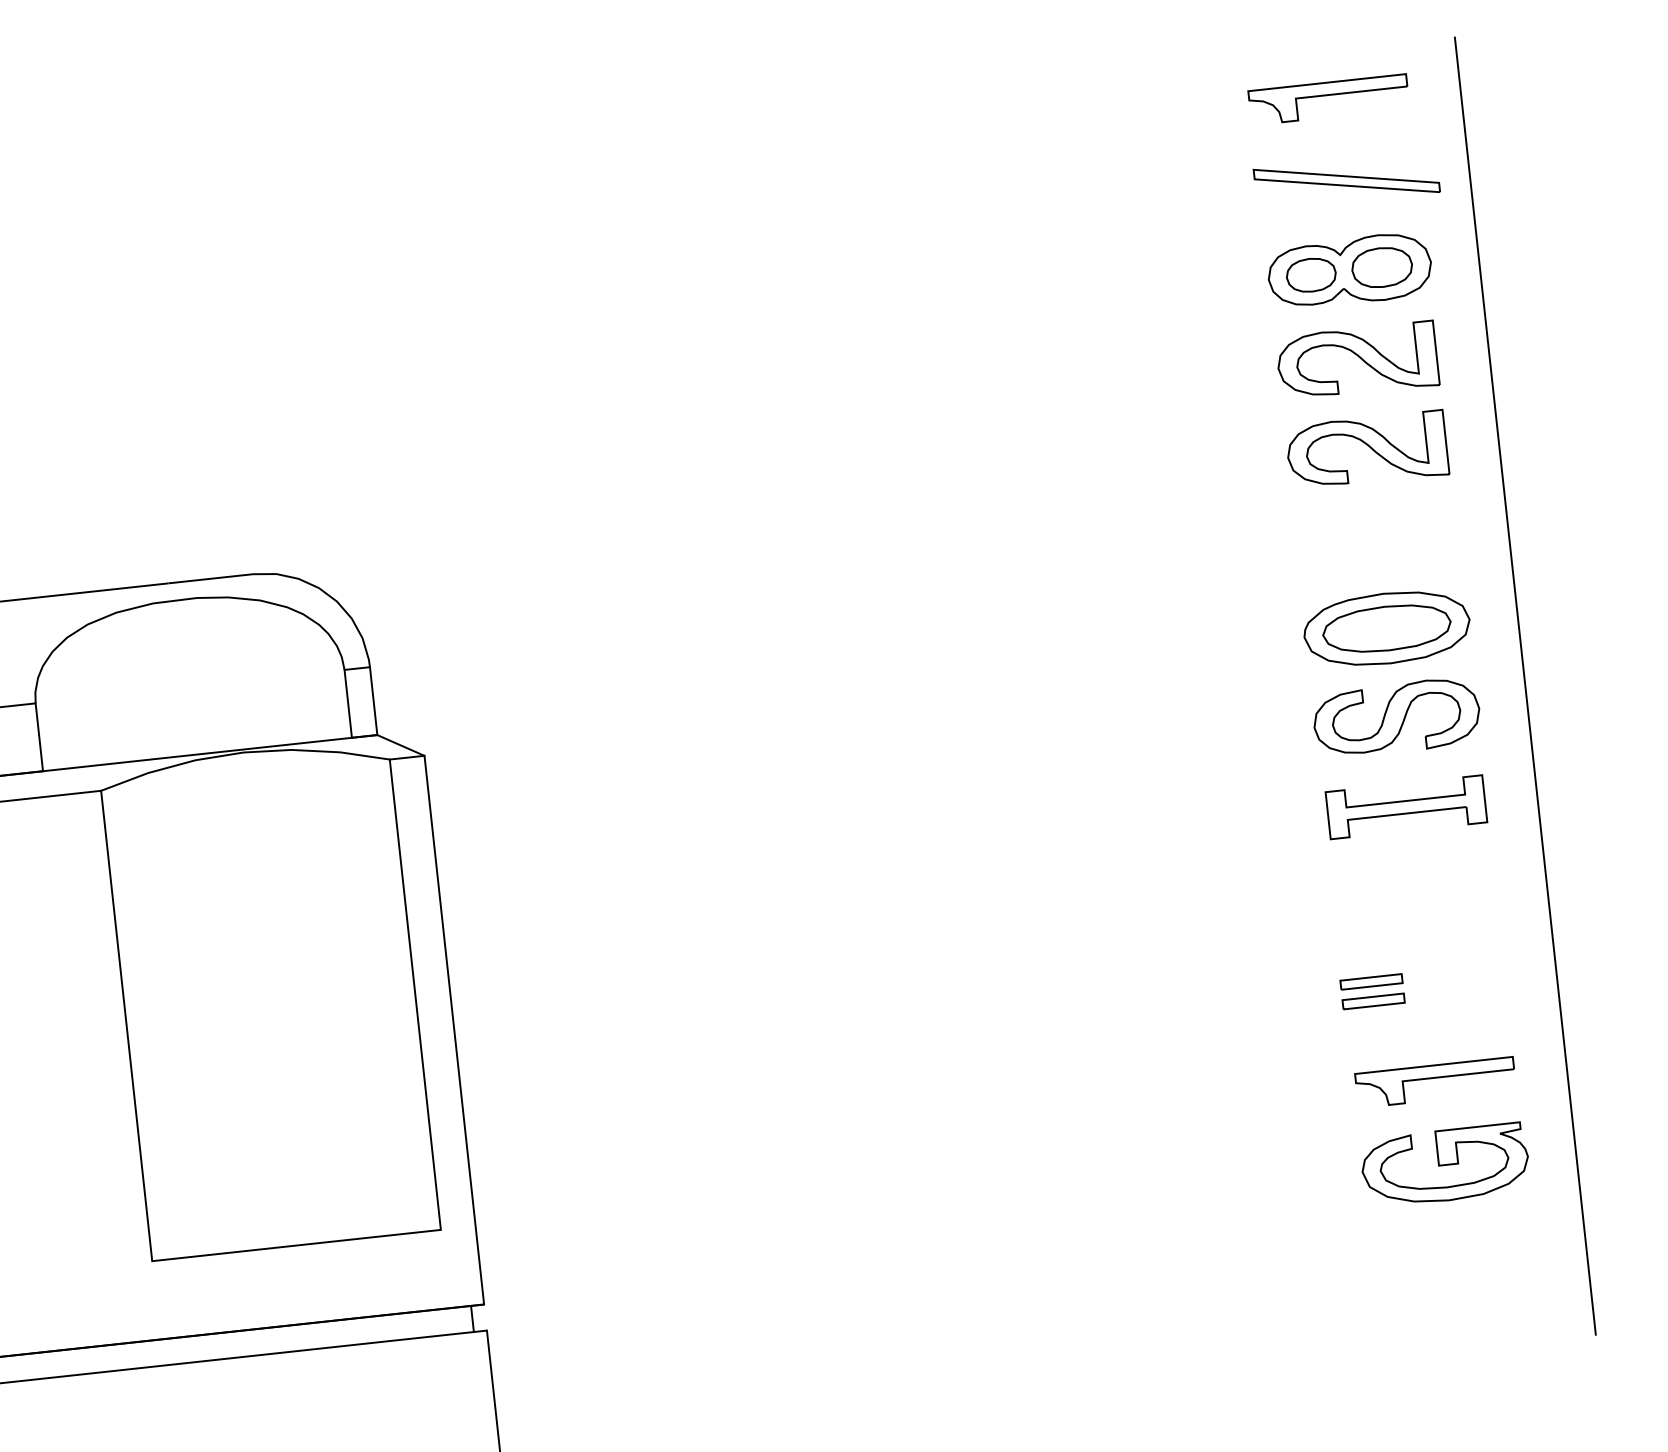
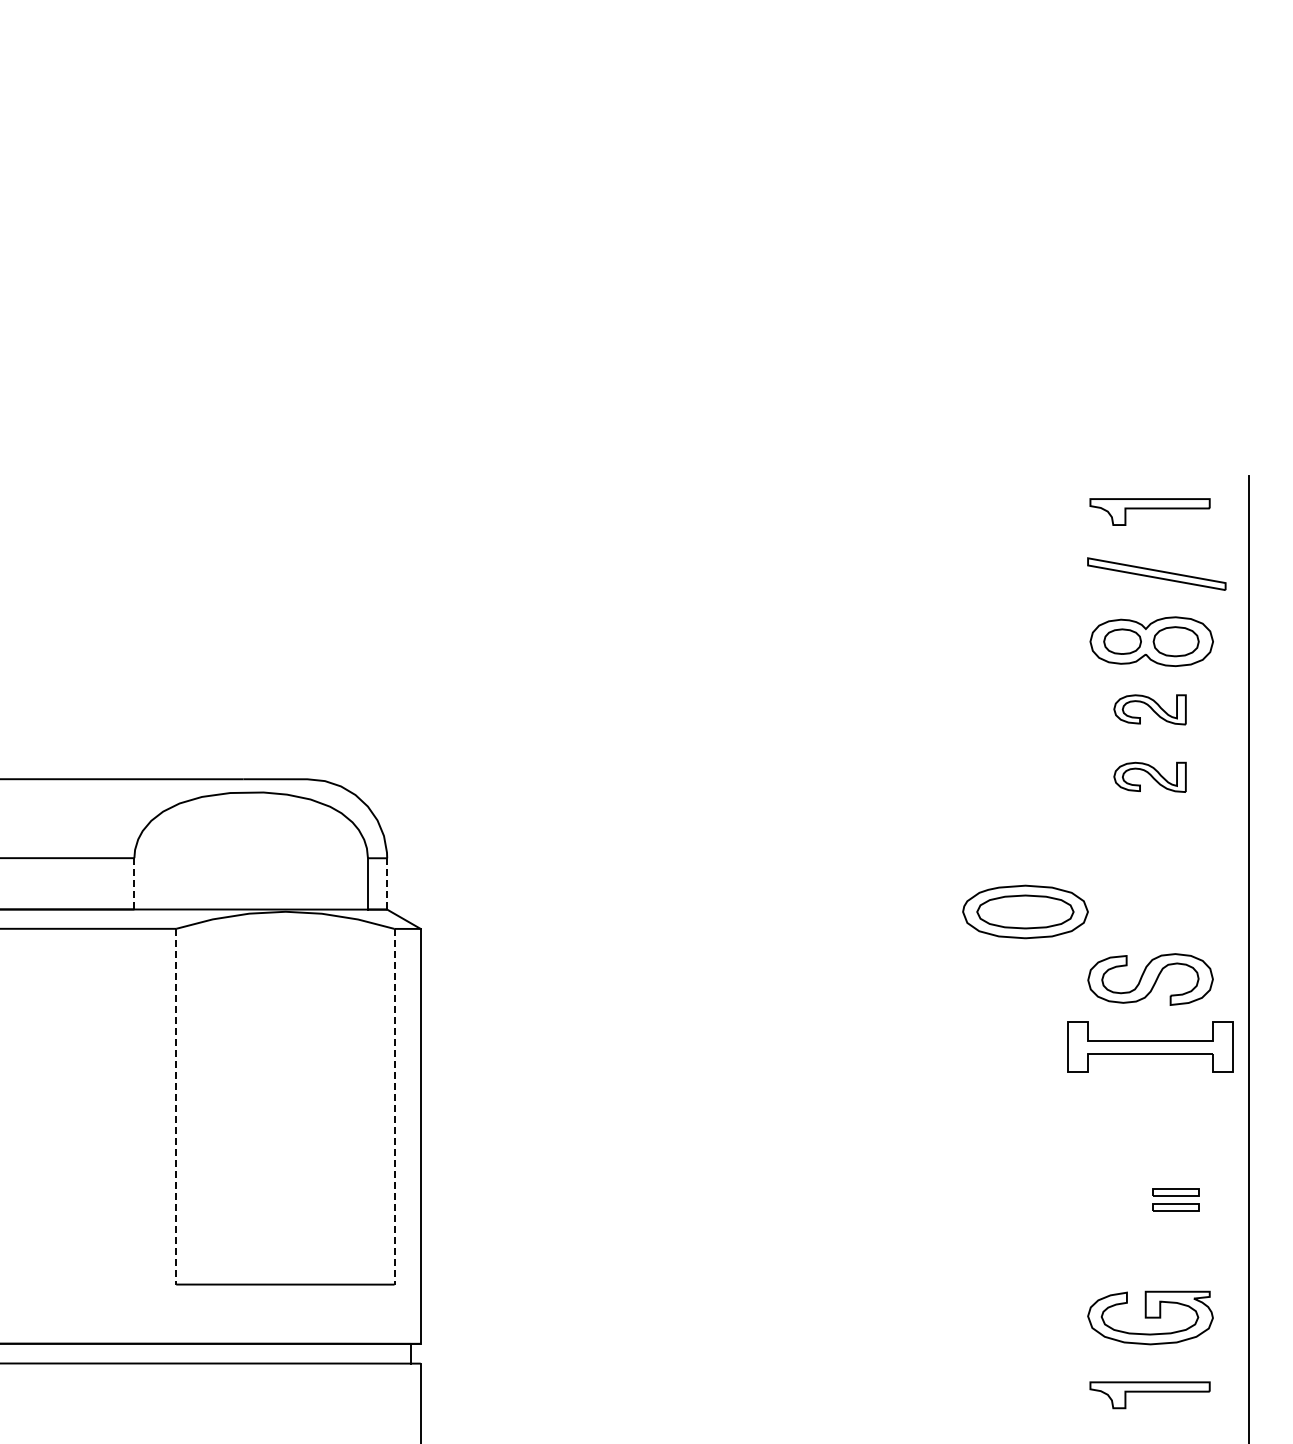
part: (1356, 360) -> (1149, 709), size x0.6
part: (1366, 450) -> (1149, 777), size x0.6
part: (1386, 627) -> (1025, 911), moved
line: (373, 700) -> (387, 883), solid -> dashed
line: (39, 736) -> (134, 883), solid -> dashed
part: (1406, 806) -> (1150, 1046), size x1.4
part: (1371, 990) -> (1175, 1199), moved
line: (415, 994) -> (394, 1106), solid -> dashed
line: (127, 1025) -> (176, 1106), solid -> dashed
part: (1435, 1082) -> (1149, 1395), moved

